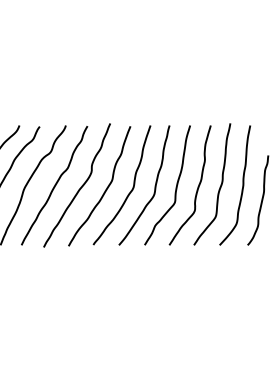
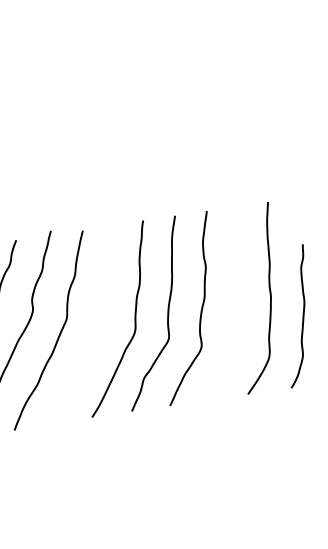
curve: (219, 187) -> (234, 305), removed
curve: (130, 190) -> (97, 330), removed

